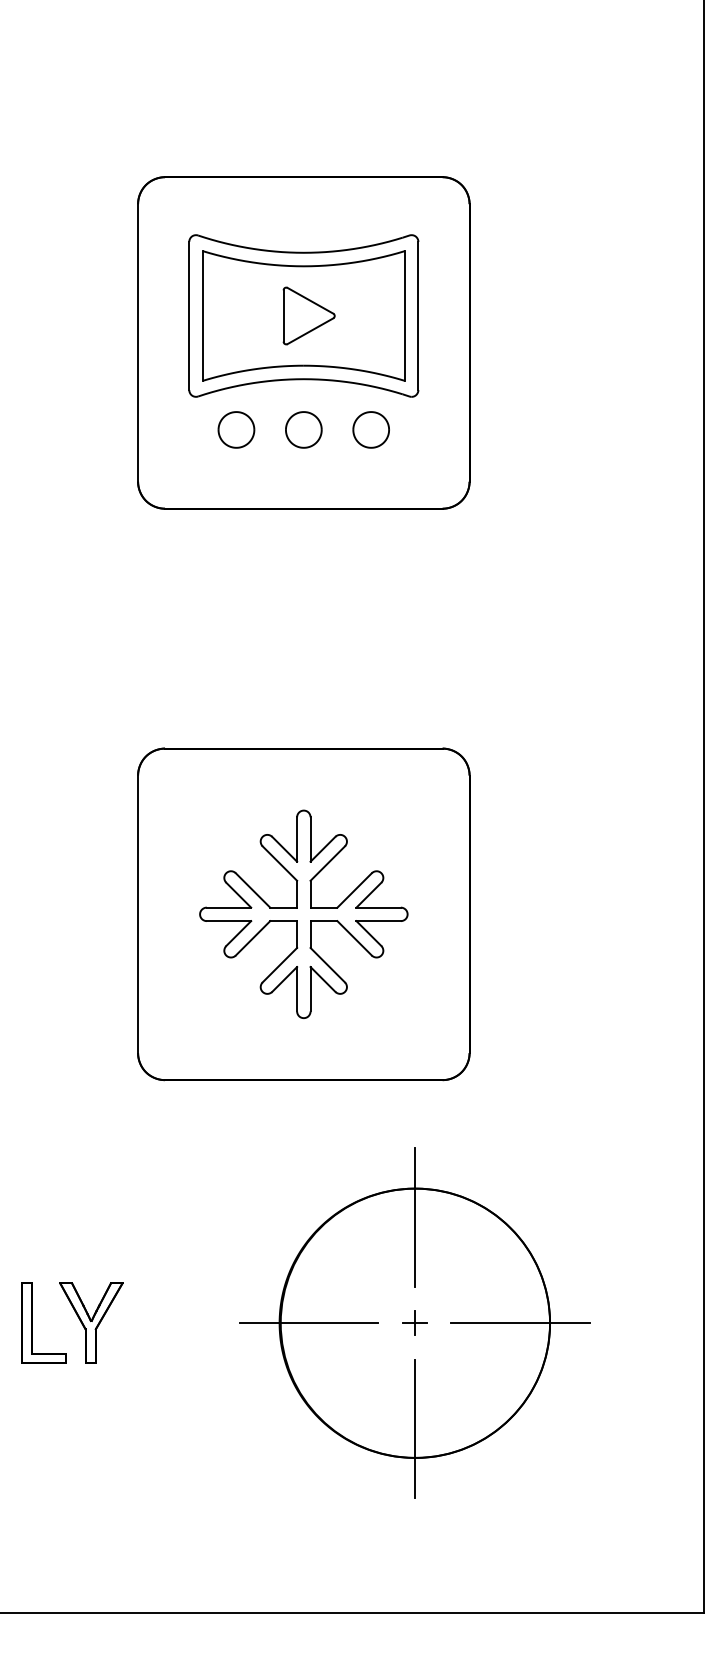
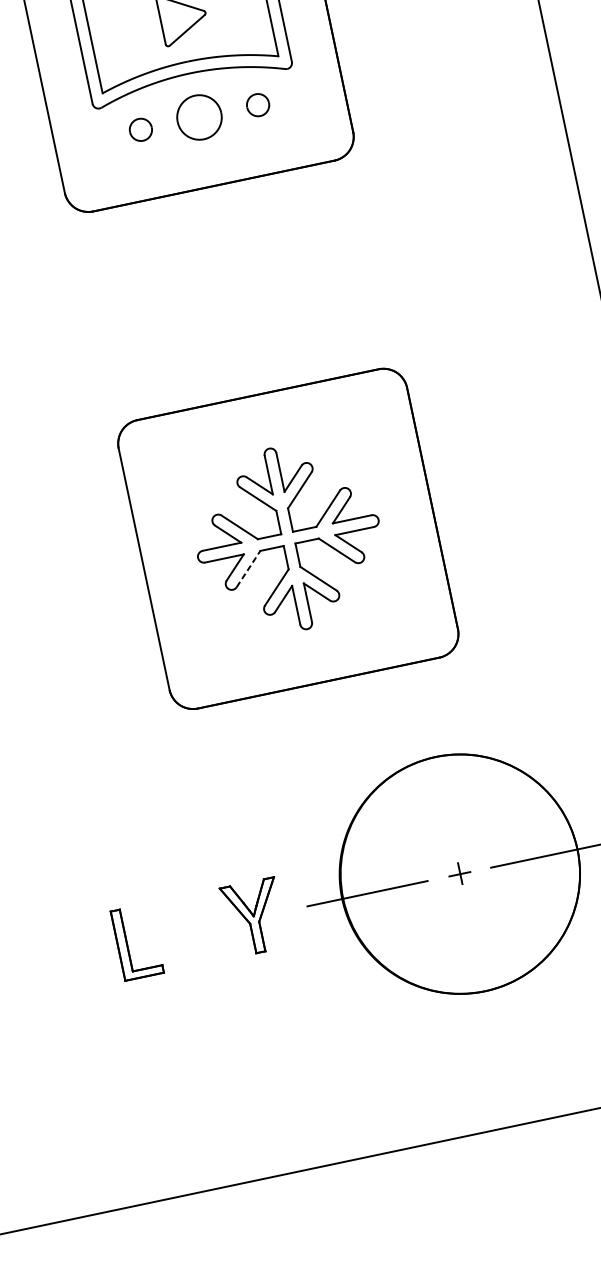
part: (236, 429) -> (140, 129), size x0.7
part: (303, 429) -> (199, 117), size x1.4
part: (370, 429) -> (257, 104), size x0.7
line: (253, 937) -> (248, 568), solid -> dashed
line: (415, 1216) -> (440, 781), removed
part: (91, 1322) -> (254, 916), moved
line: (415, 1428) -> (479, 965), removed

